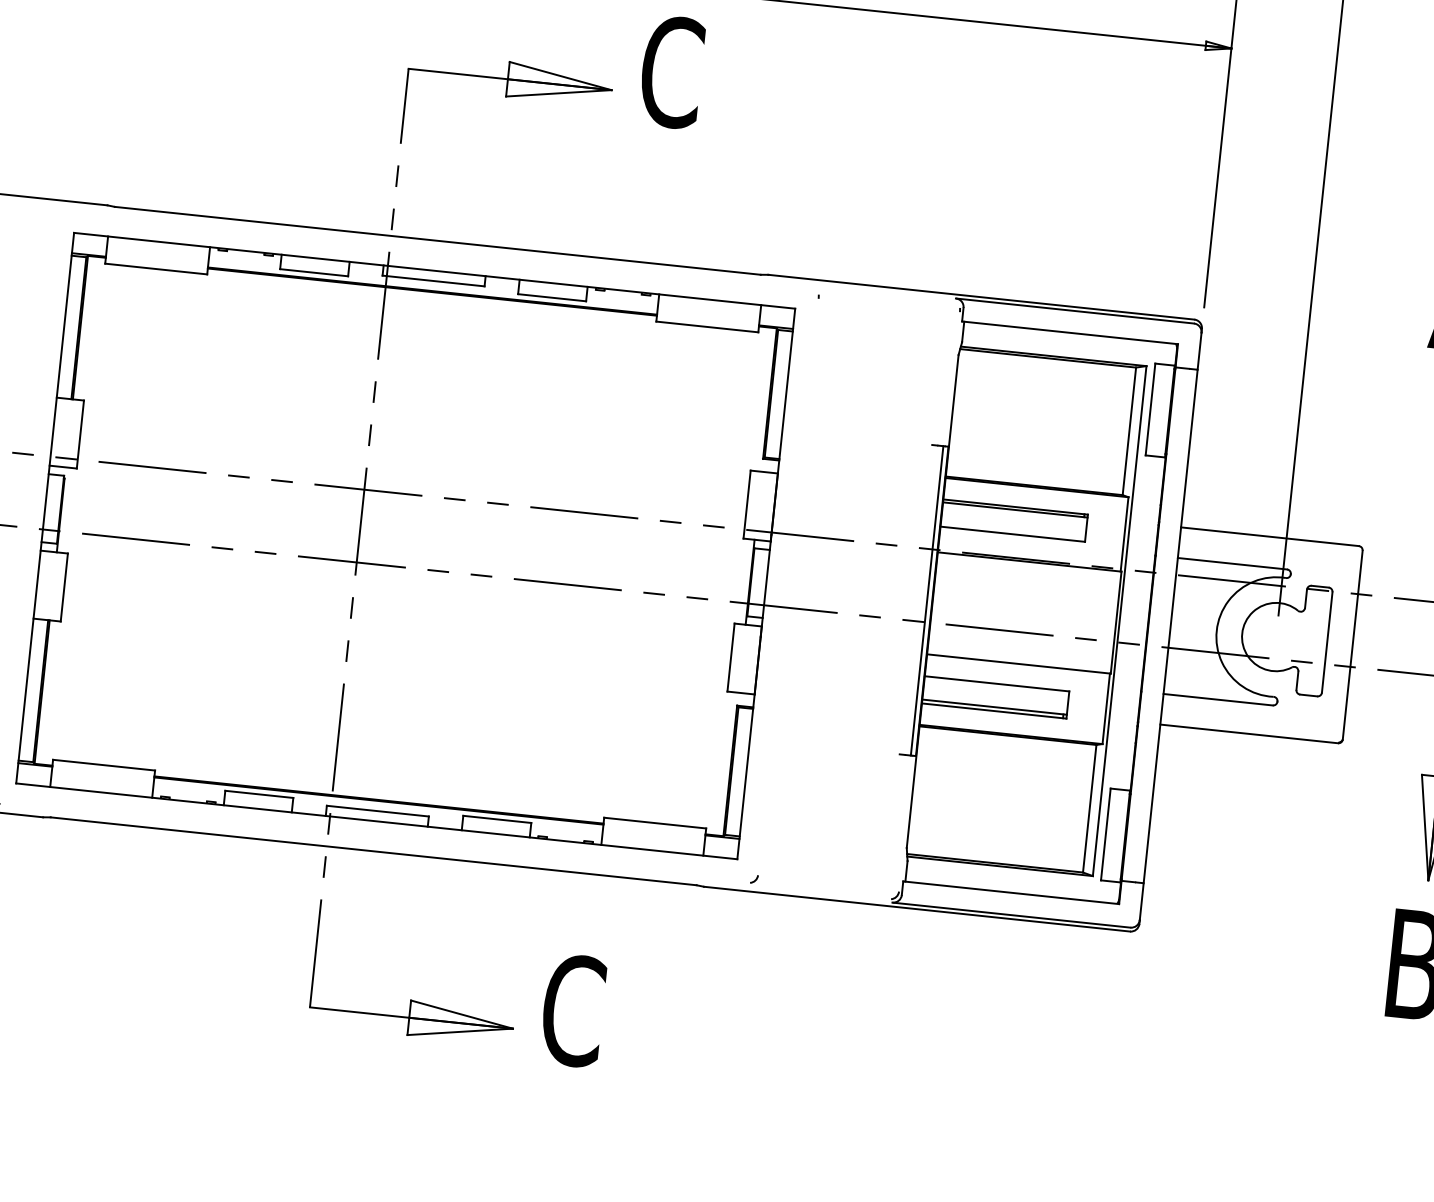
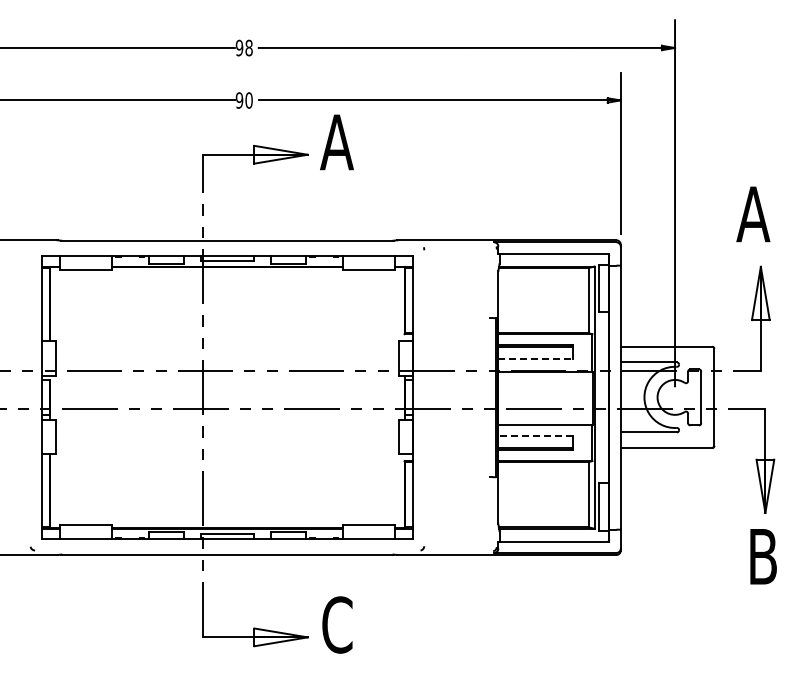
text: (669, 72) -> (336, 142), C -> A
line: (1014, 535) -> (536, 359), solid -> dashed
line: (996, 684) -> (535, 436), solid -> dashed

